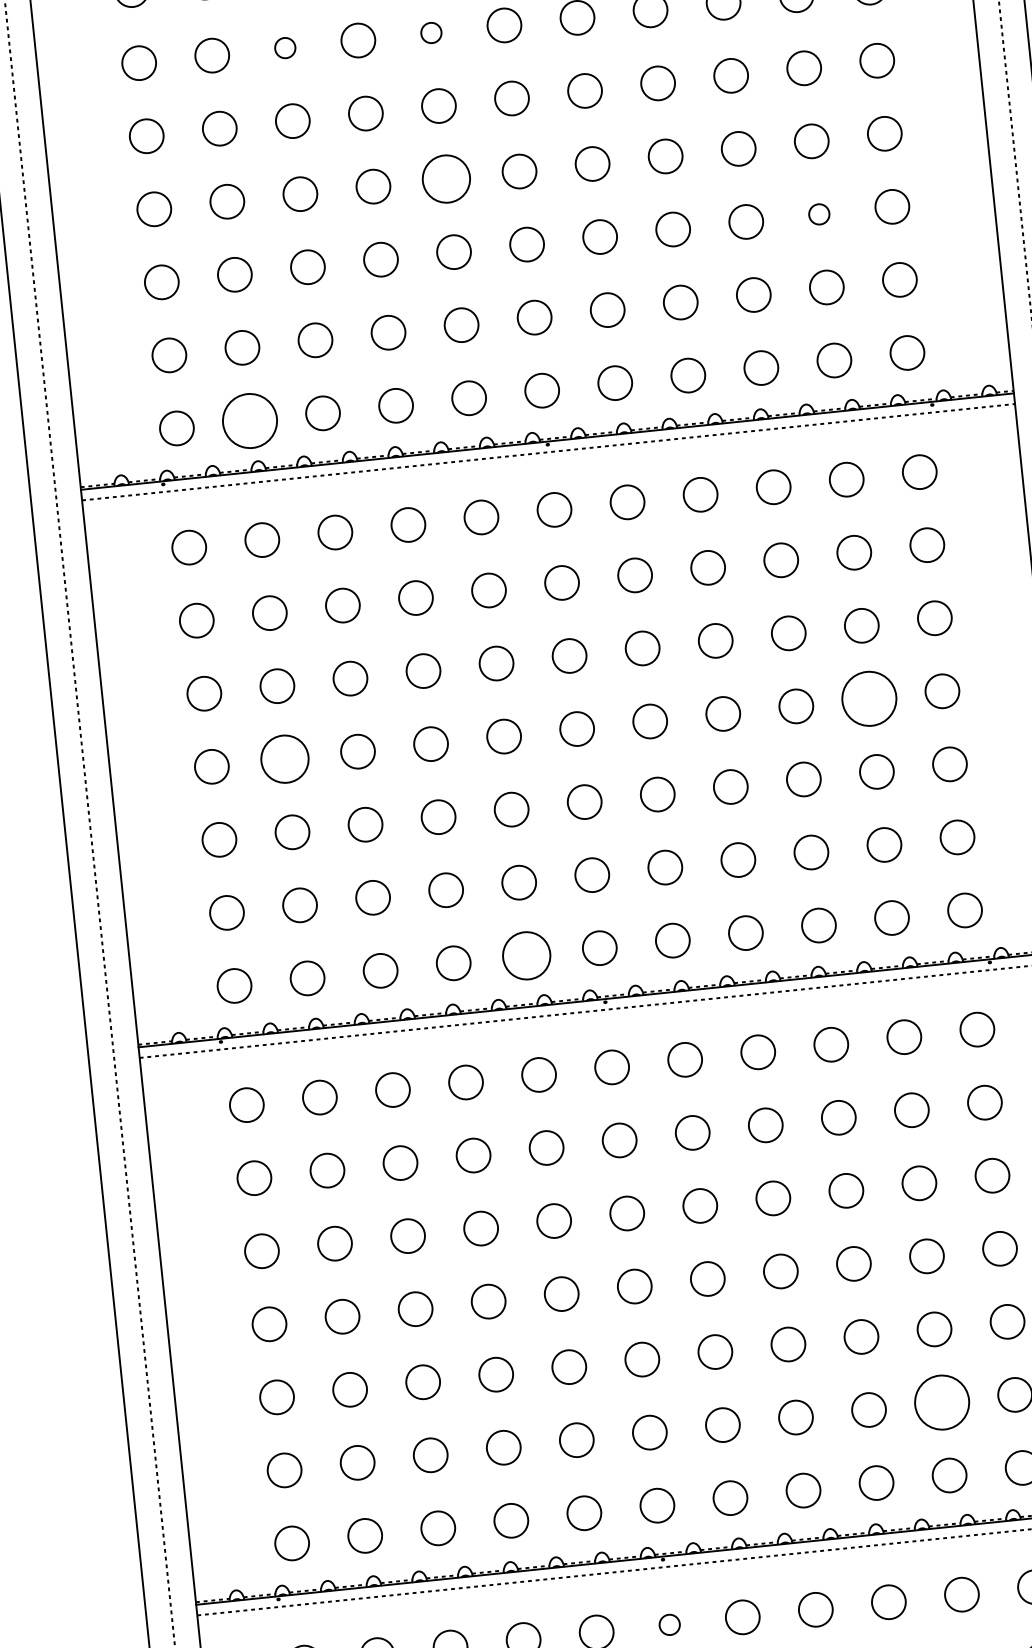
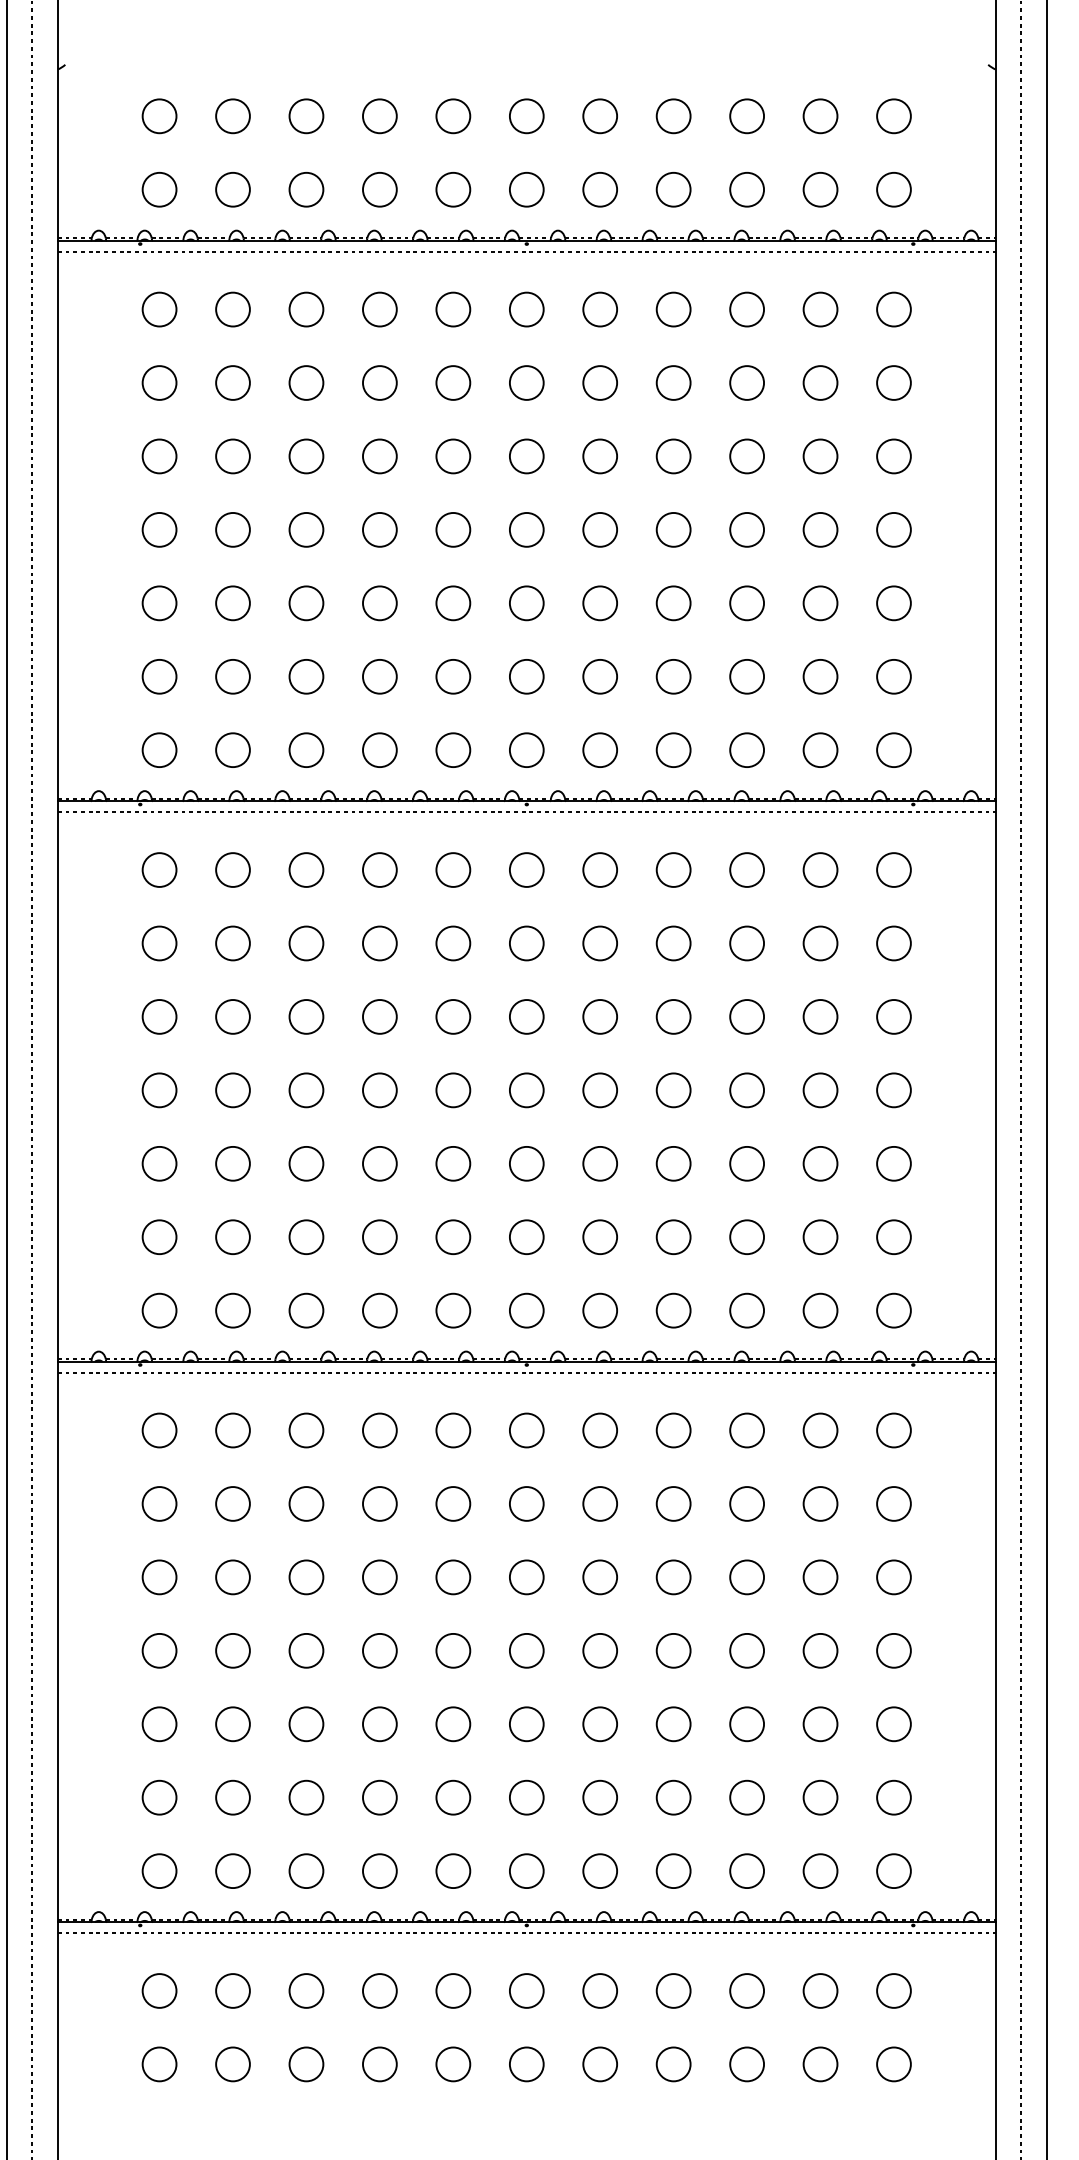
circle: (431, 32) -> (453, 382), size x1.67
circle: (285, 47) -> (306, 382), size x1.67
circle: (446, 178) -> (453, 529), size x0.71
circle: (819, 214) -> (820, 603), size x1.67
circle: (249, 420) -> (232, 749), size x0.62
circle: (869, 698) -> (820, 1090), size x0.62
circle: (284, 759) -> (232, 1090), size x0.71
circle: (526, 955) -> (453, 1310), size x0.71
circle: (942, 1402) -> (820, 1797), size x0.62
circle: (669, 1624) -> (526, 1990), size x1.67

